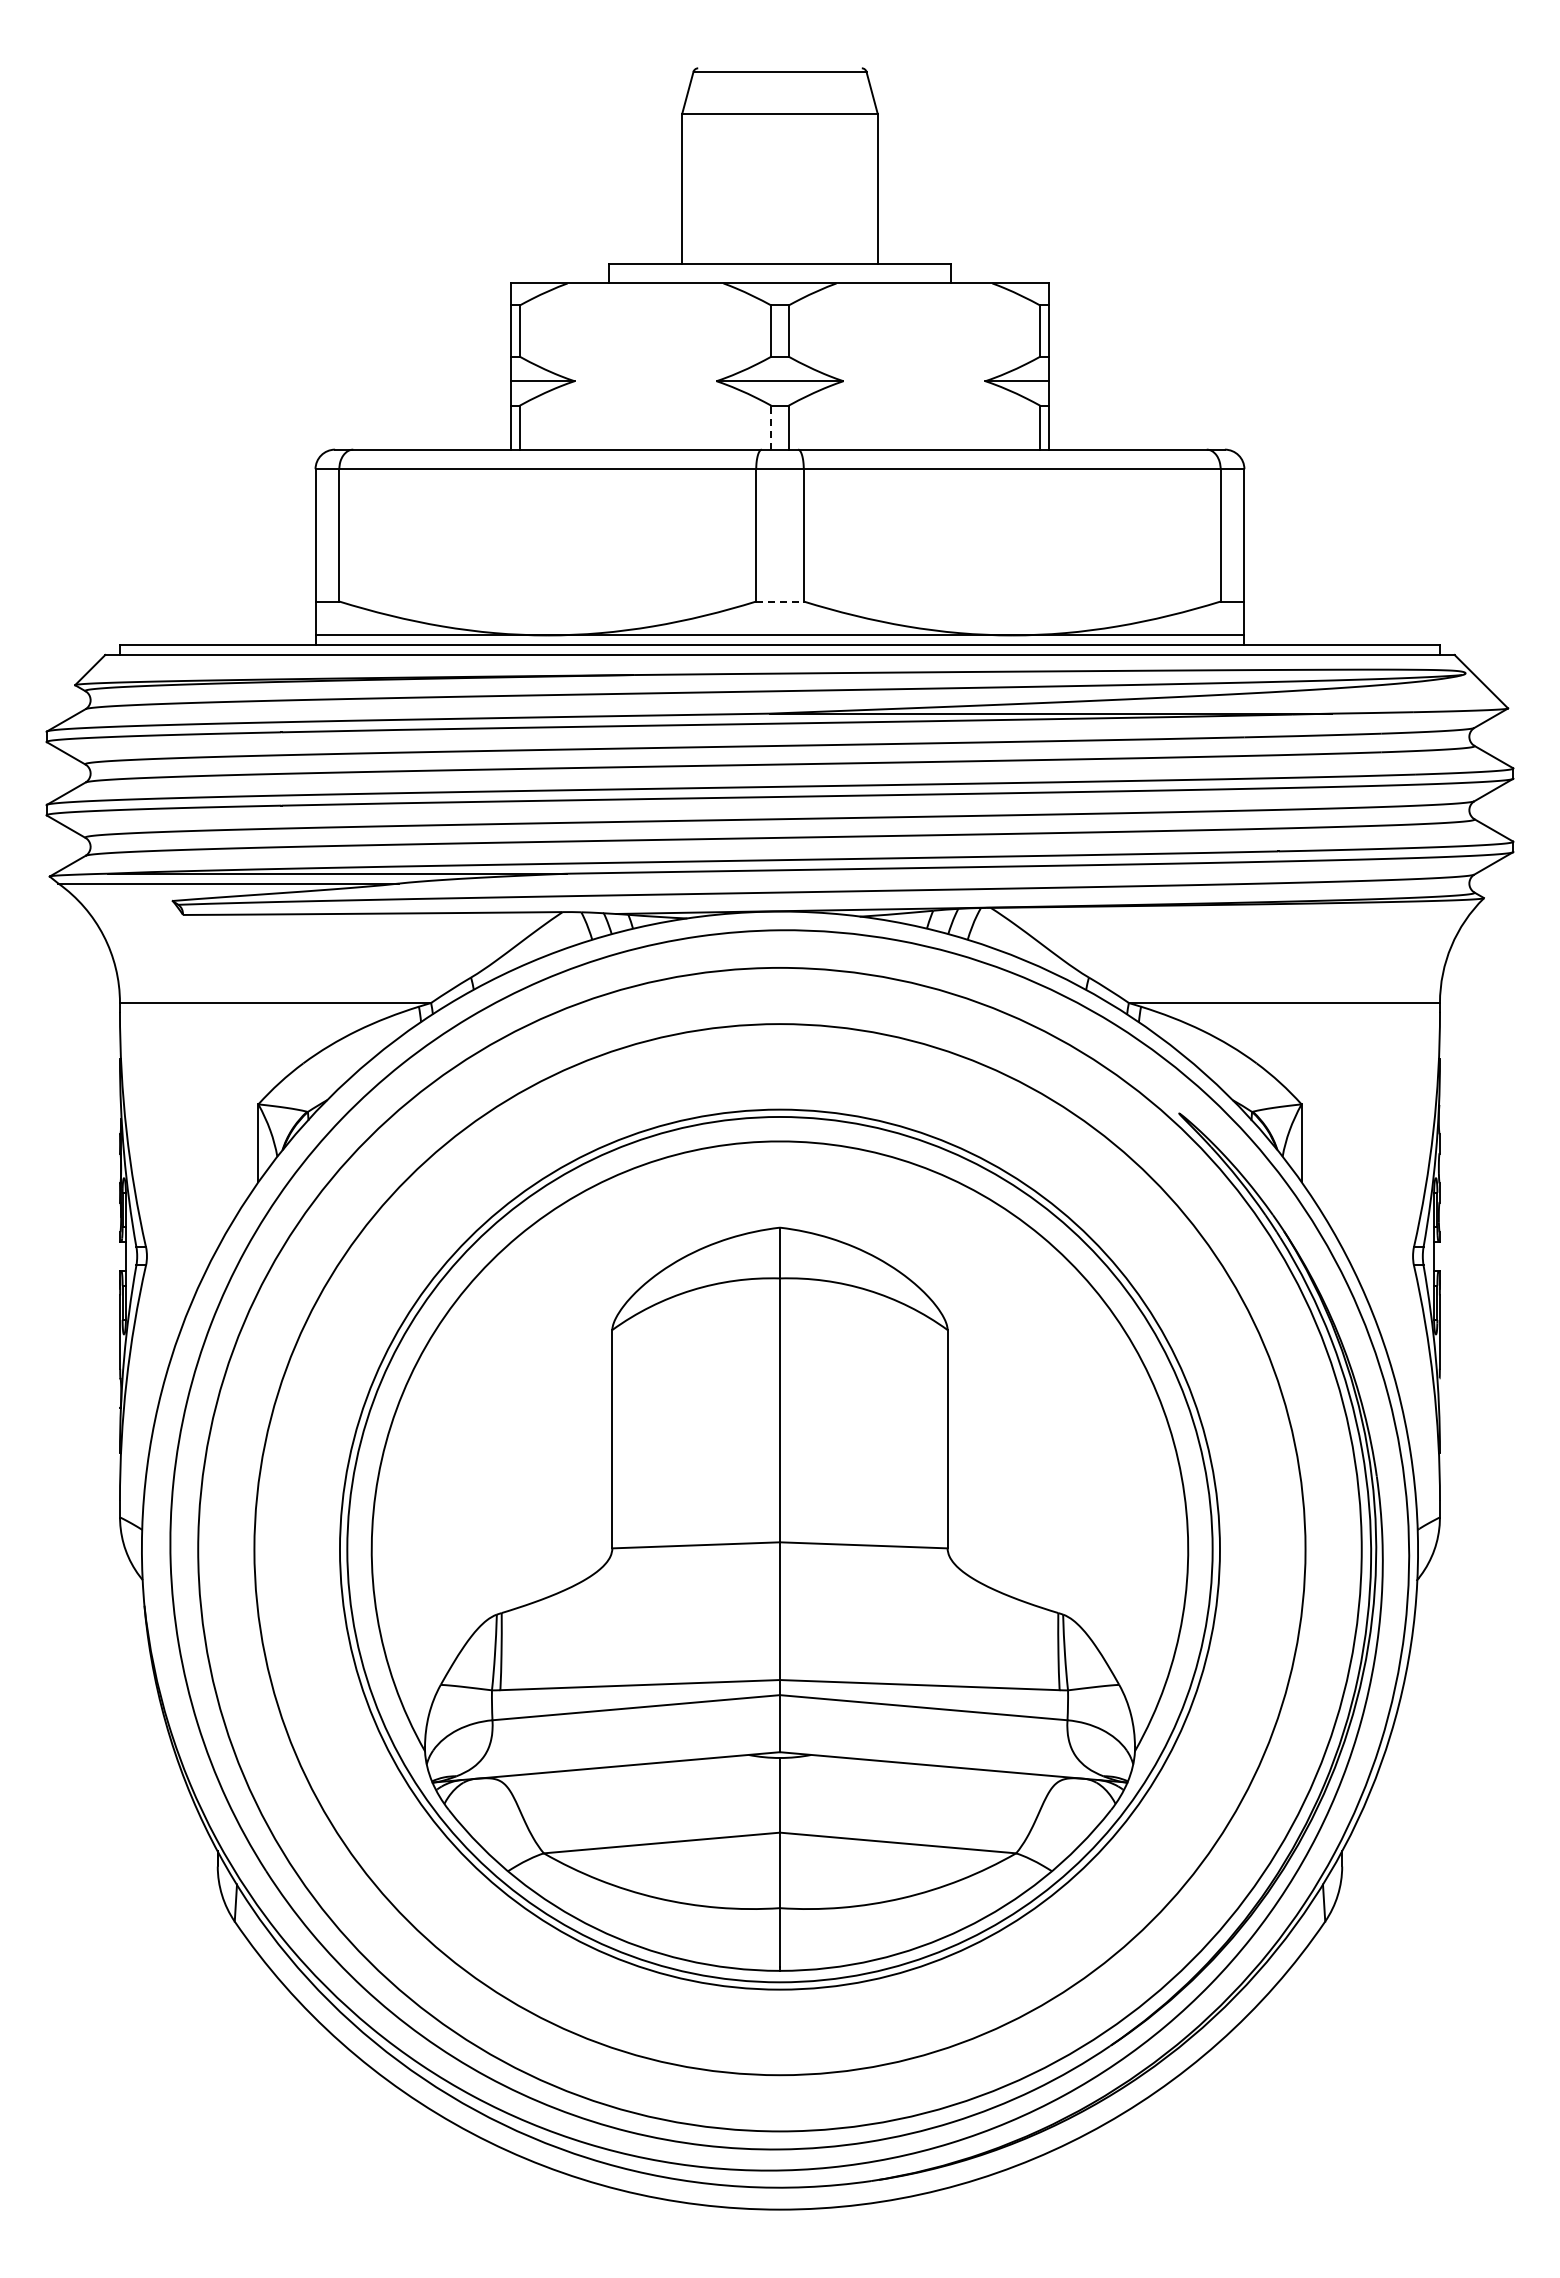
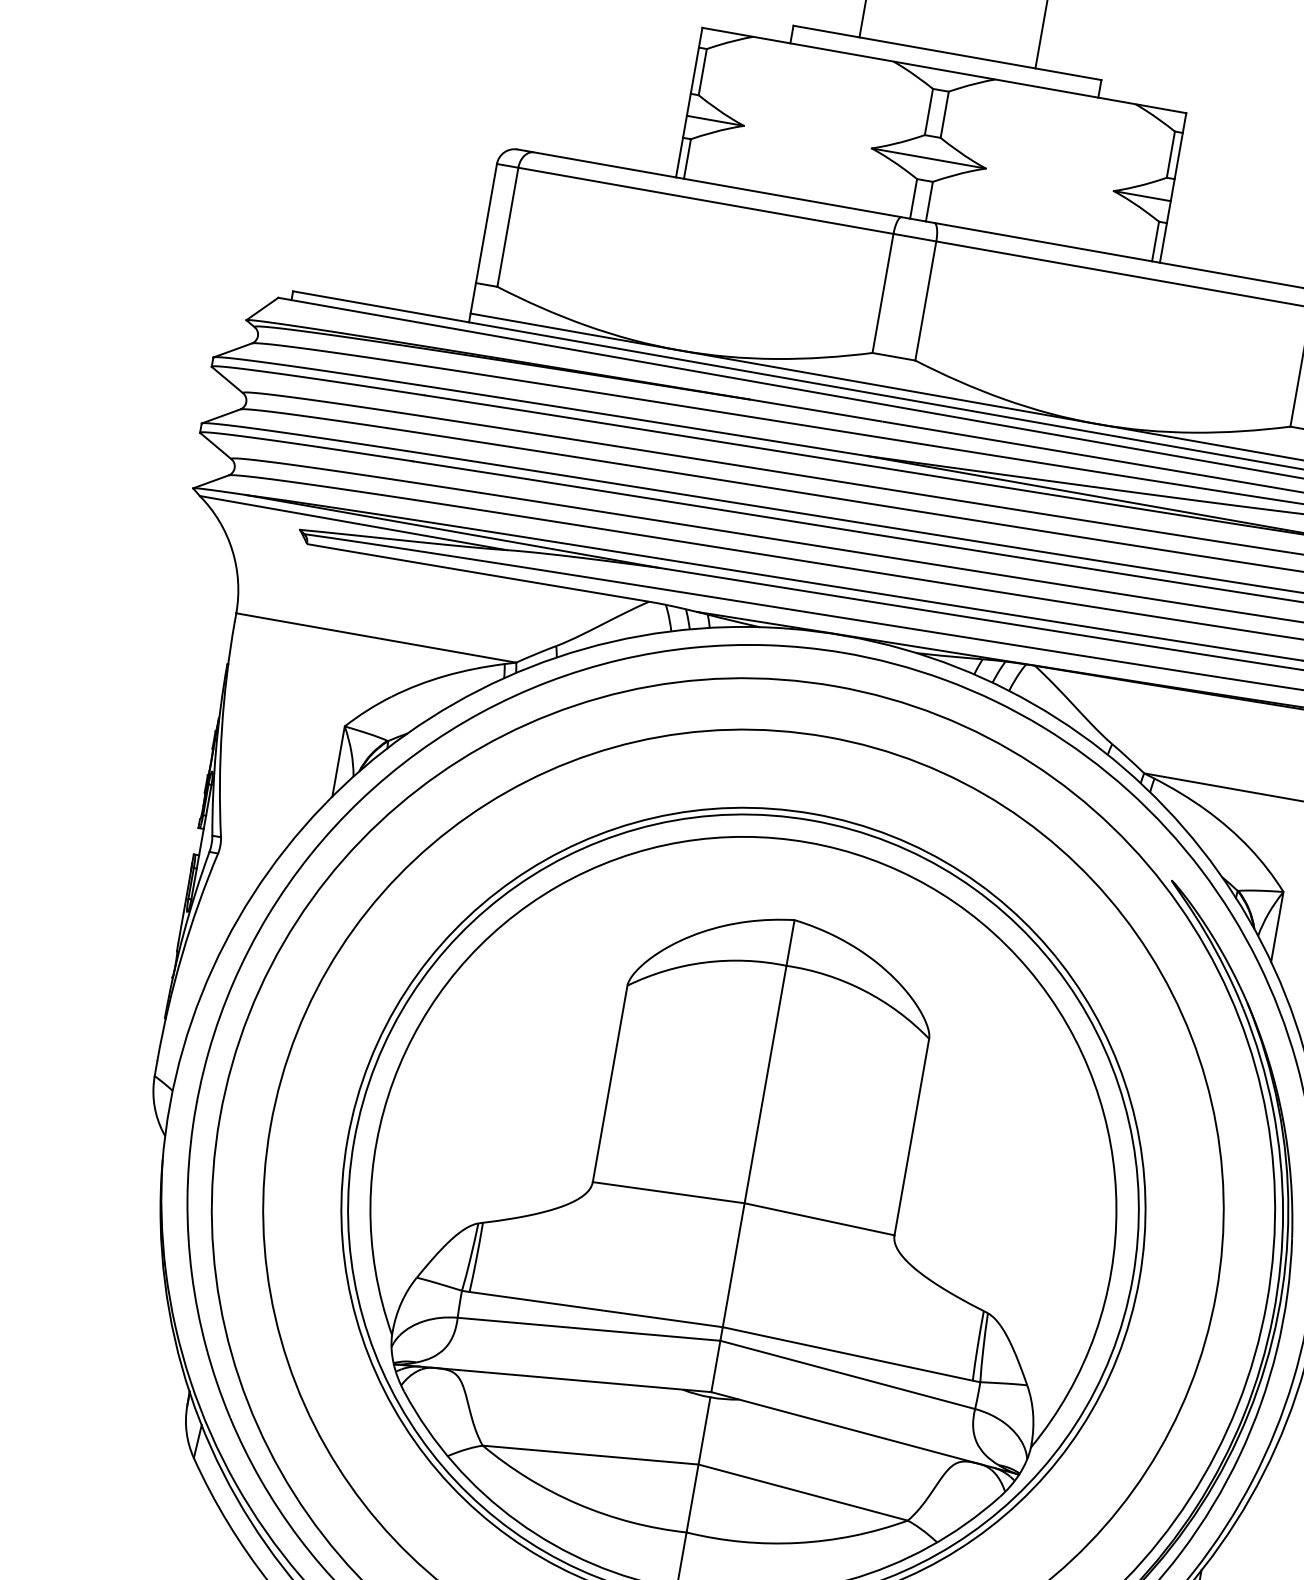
line: (771, 427) -> (913, 198), dashed -> solid
line: (780, 601) -> (894, 356), dashed -> solid

